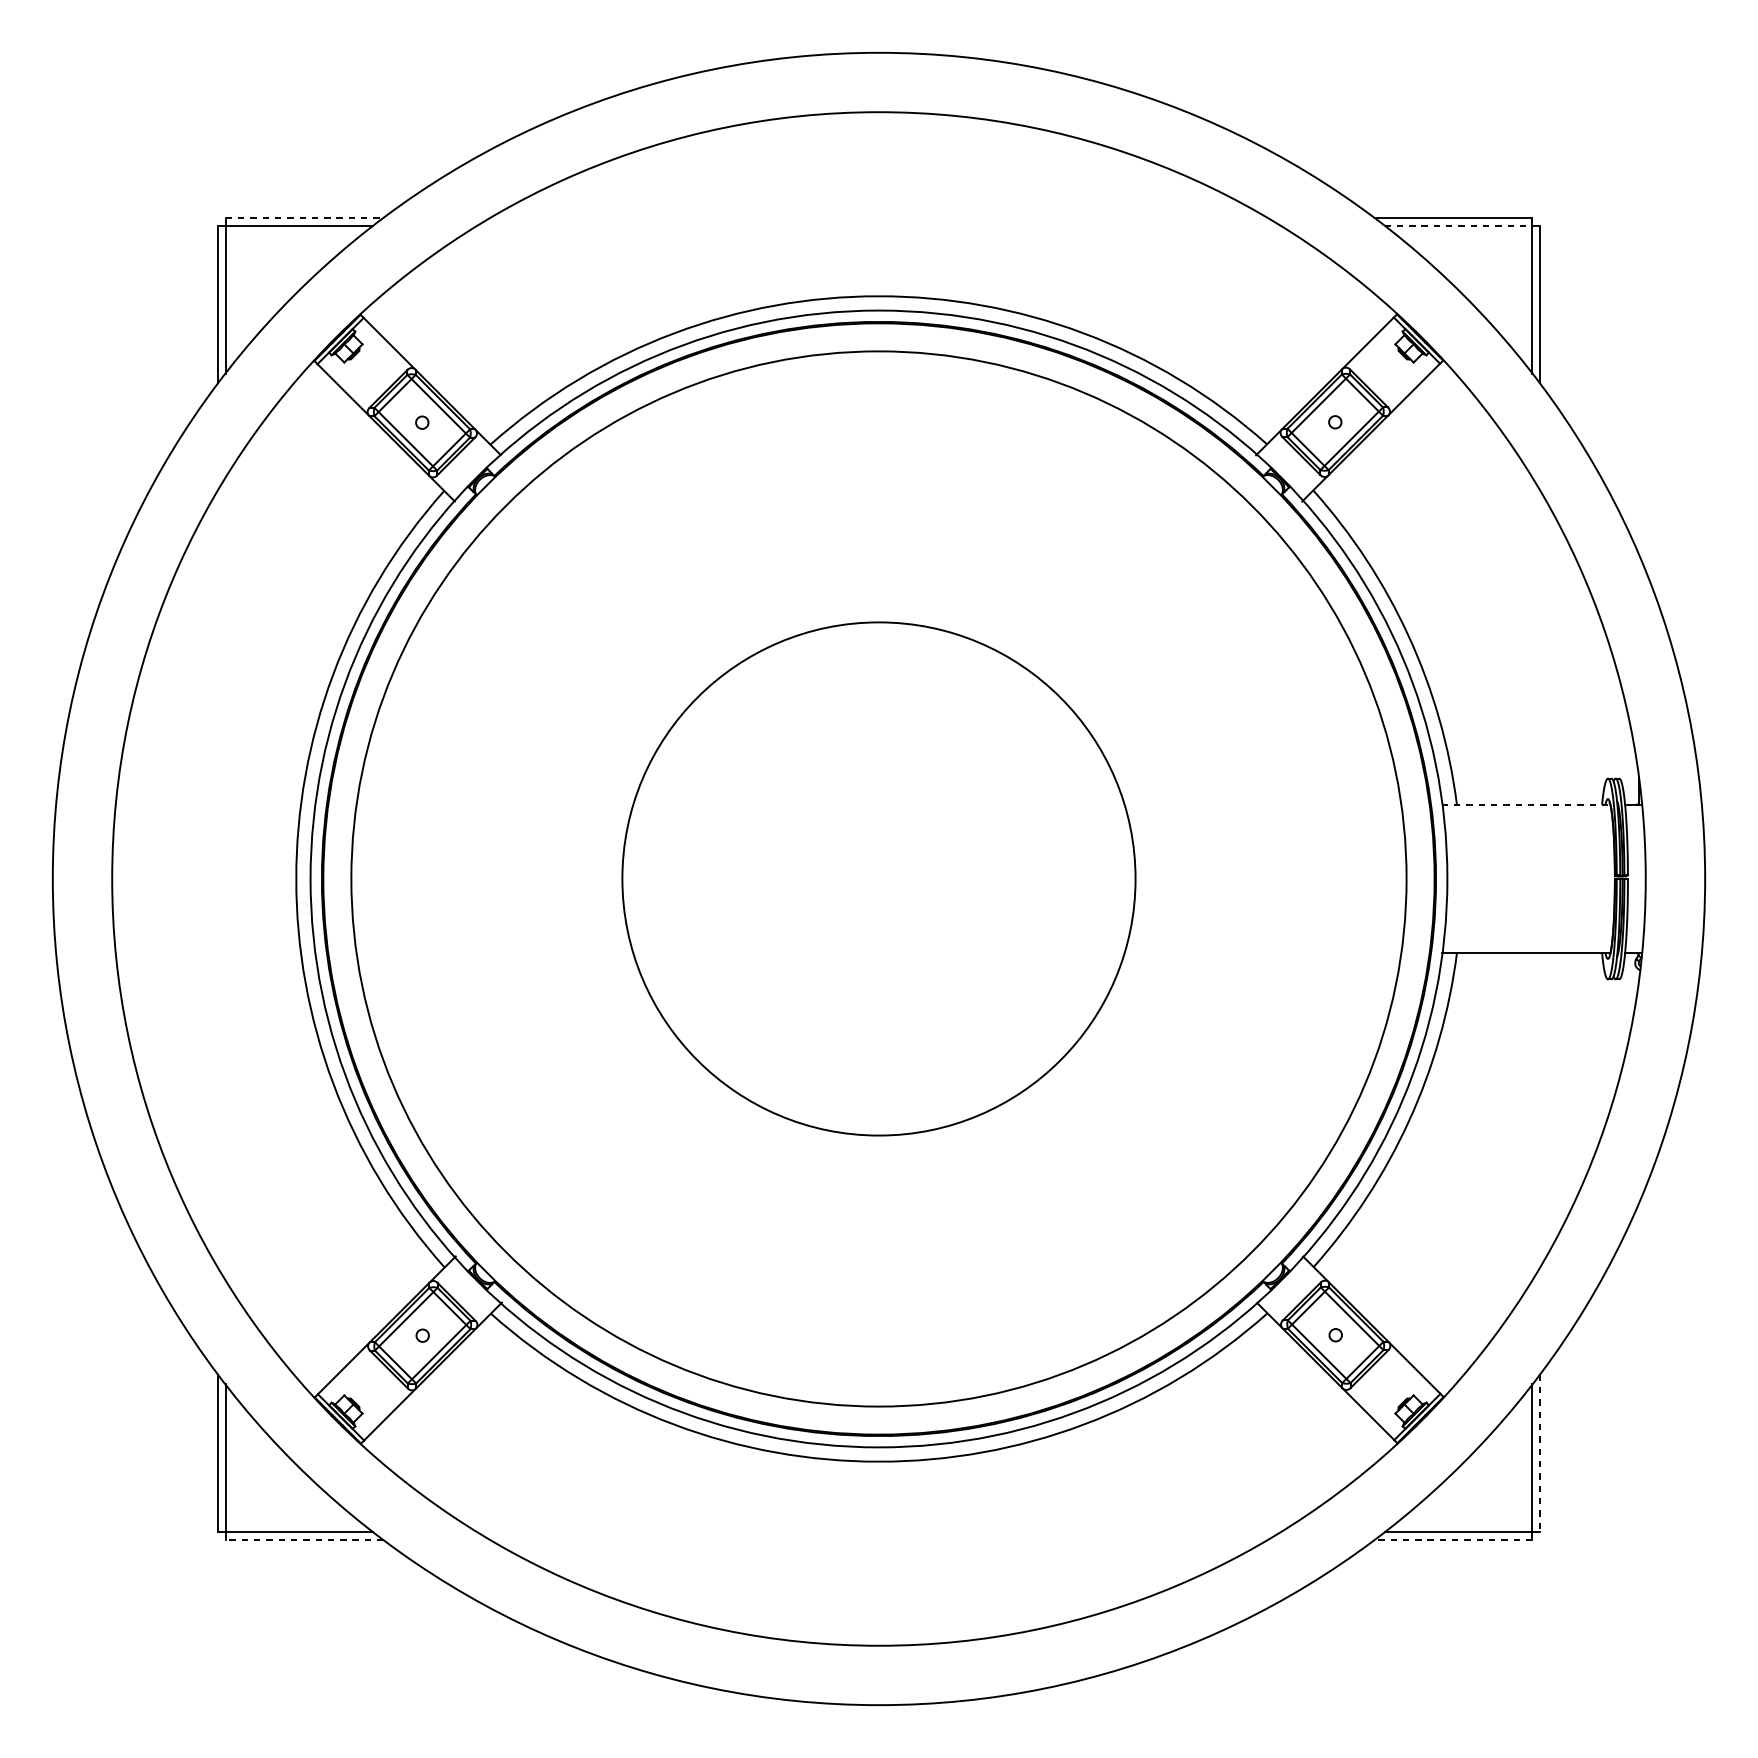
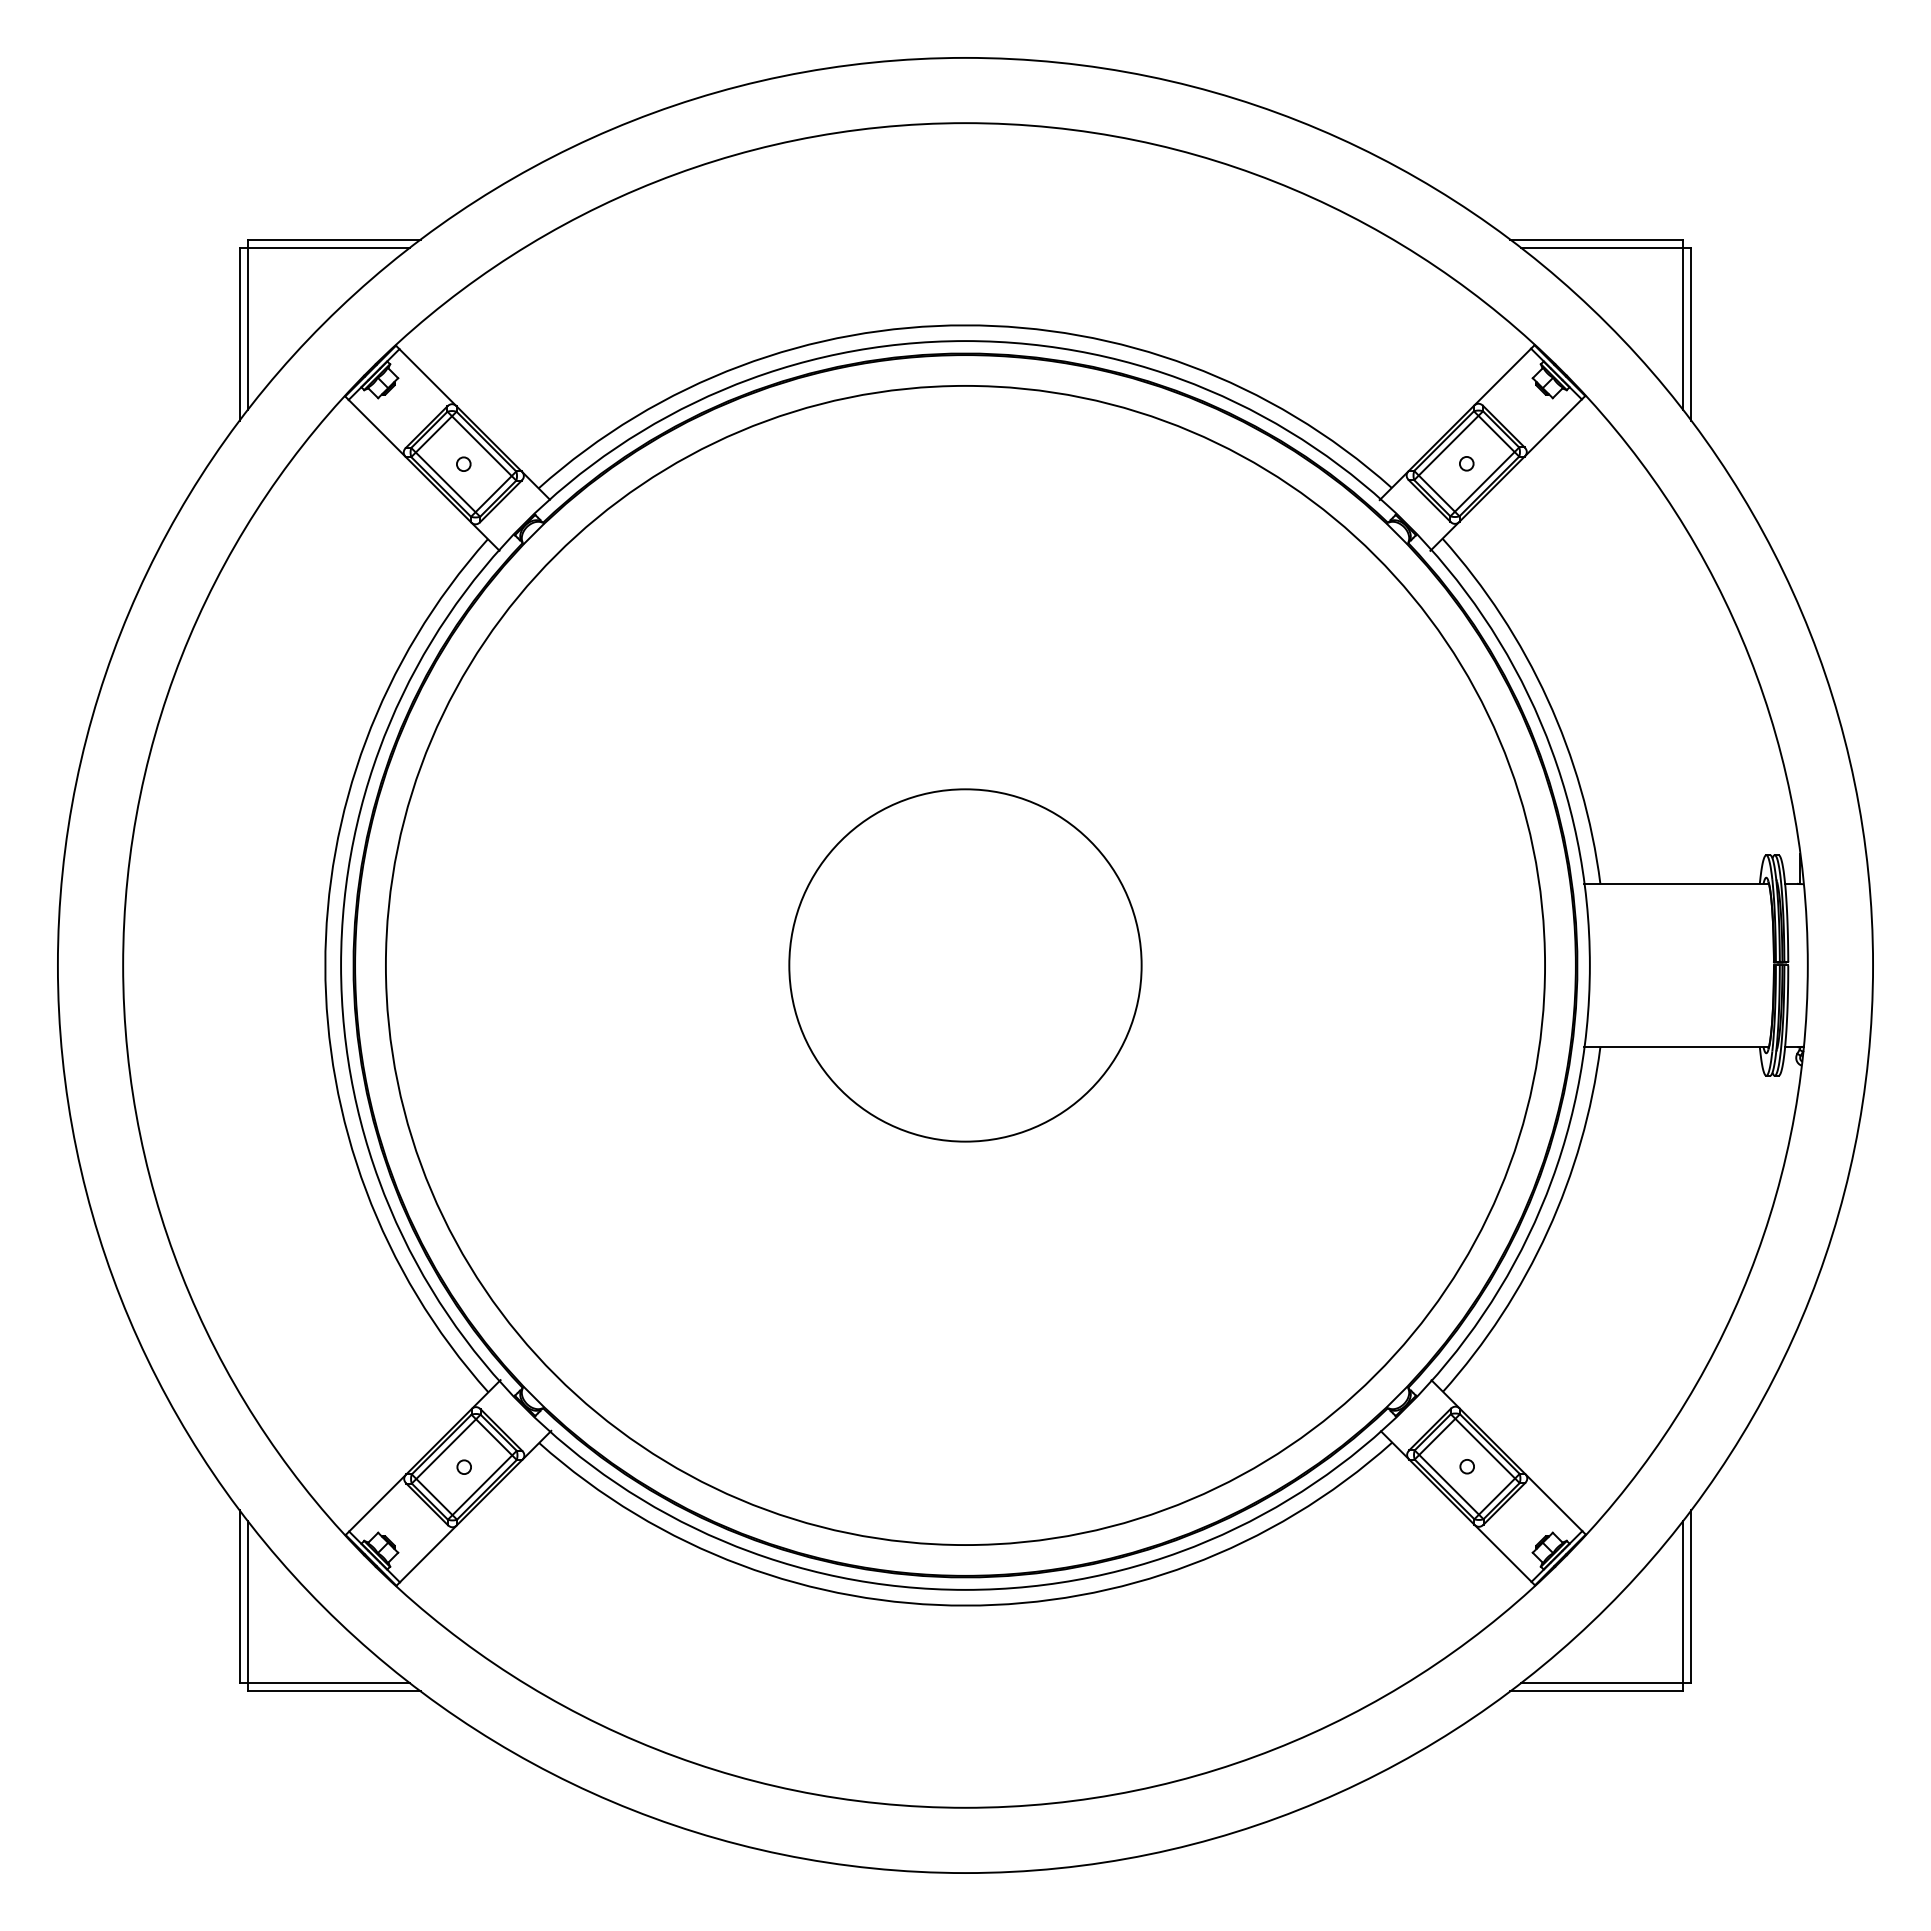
line: (304, 218) -> (334, 239), dashed -> solid
line: (1462, 225) -> (1606, 247), dashed -> solid
line: (1526, 804) -> (1676, 883), dashed -> solid
circle: (879, 879) -> (965, 965), size x0.62
line: (1539, 1453) -> (1691, 1596), dashed -> solid
line: (304, 1539) -> (334, 1691), dashed -> solid
line: (1453, 1539) -> (1596, 1691), dashed -> solid

